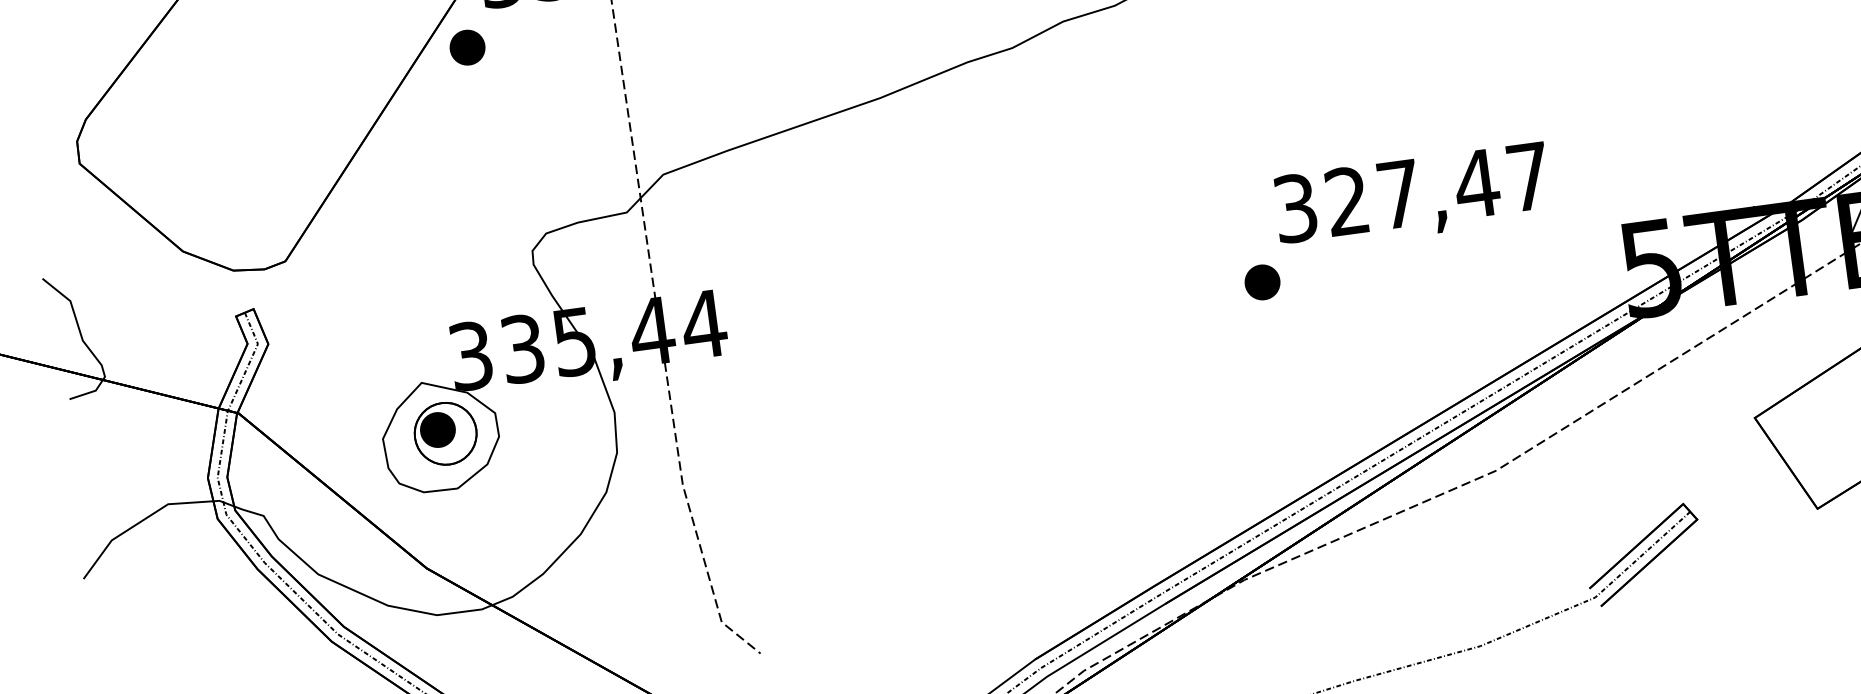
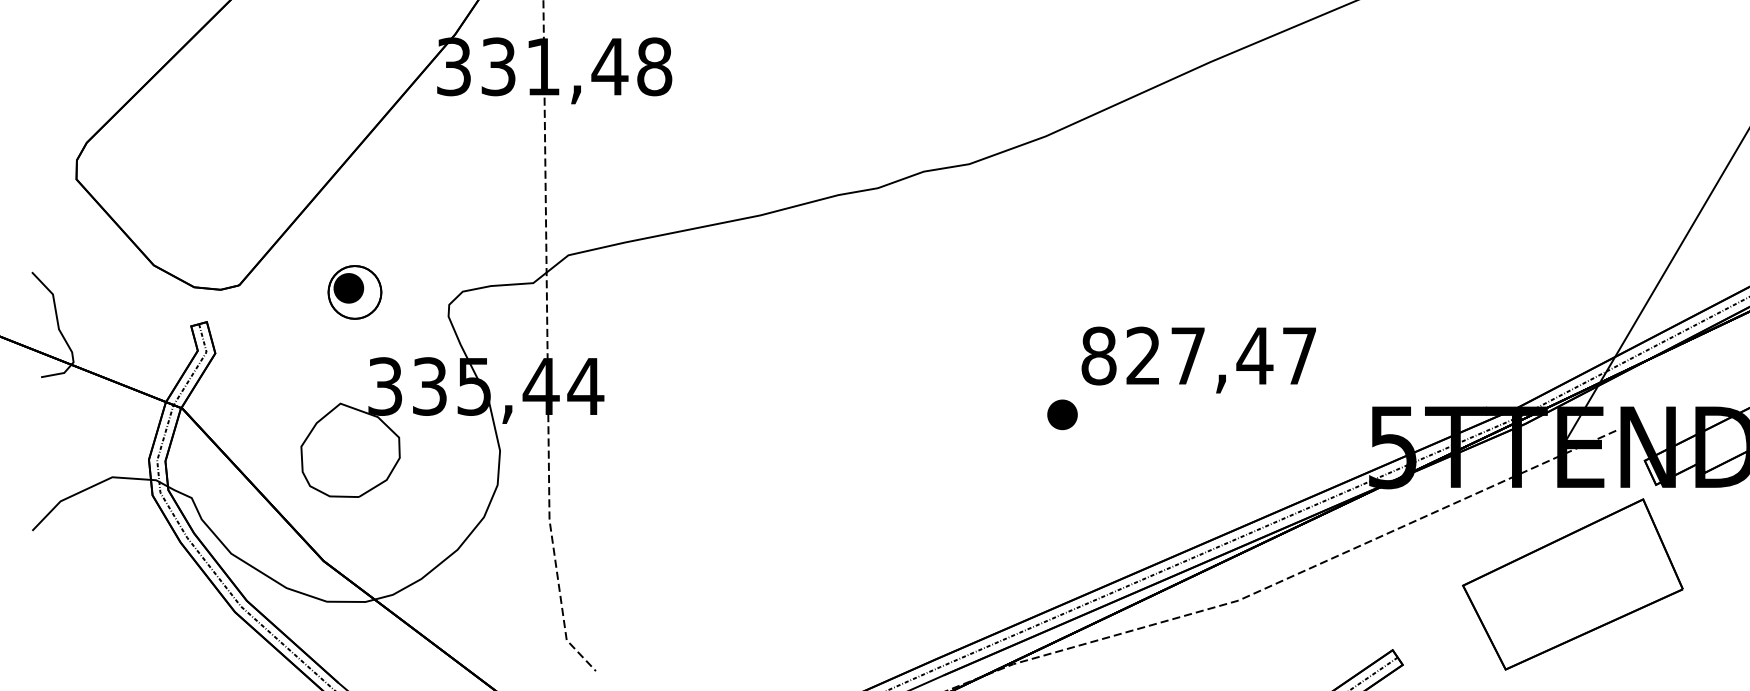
part: (467, 47) -> (417, 125), removed
text: (1295, 207) -> (1098, 355), 327,47 -> 827,47
part: (445, 433) -> (354, 292), moved

